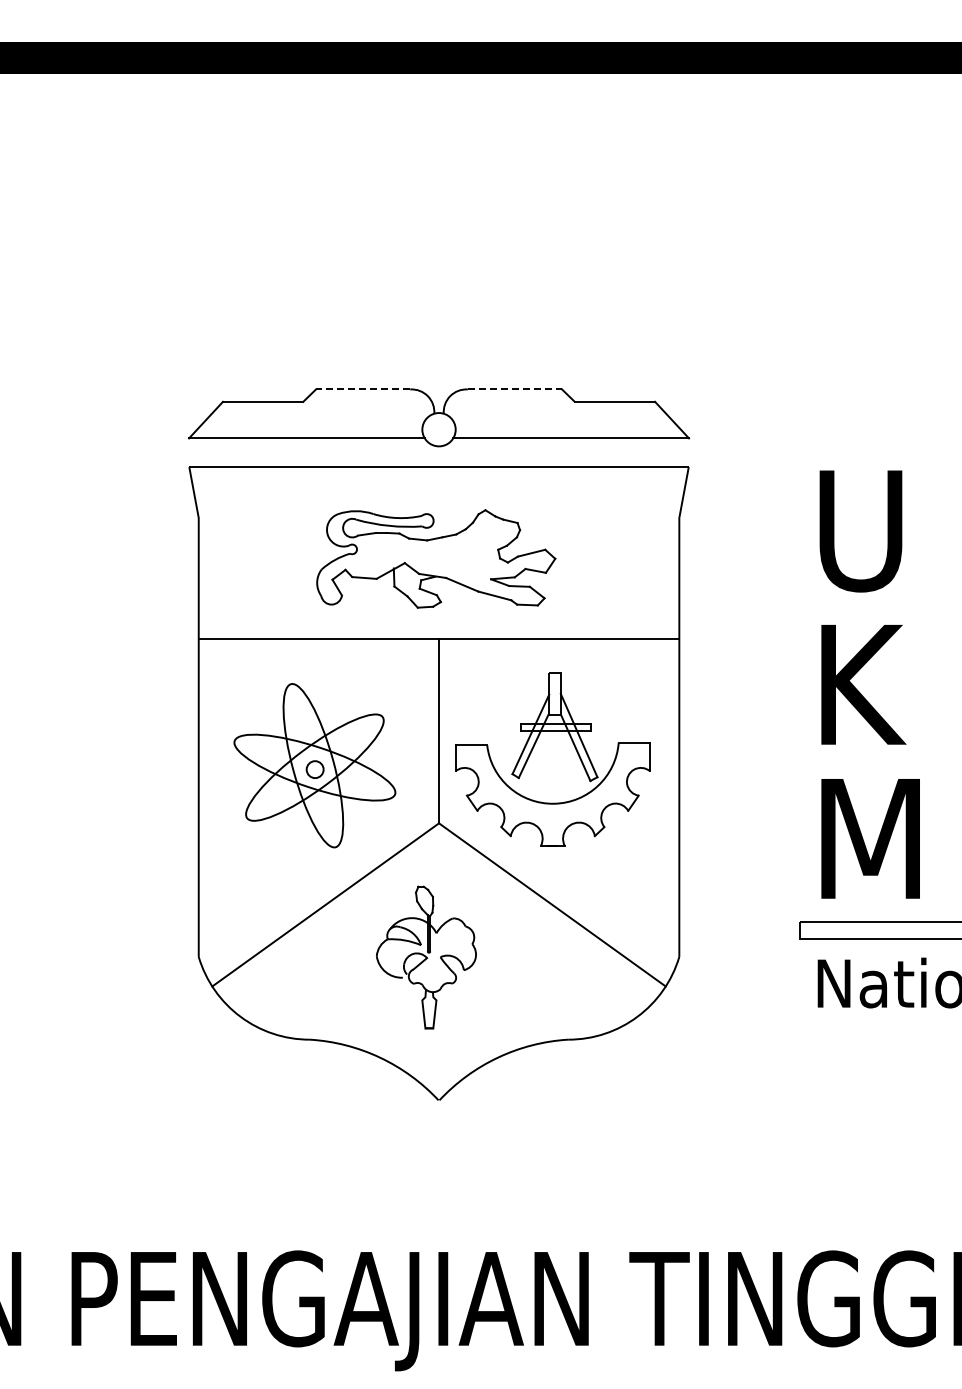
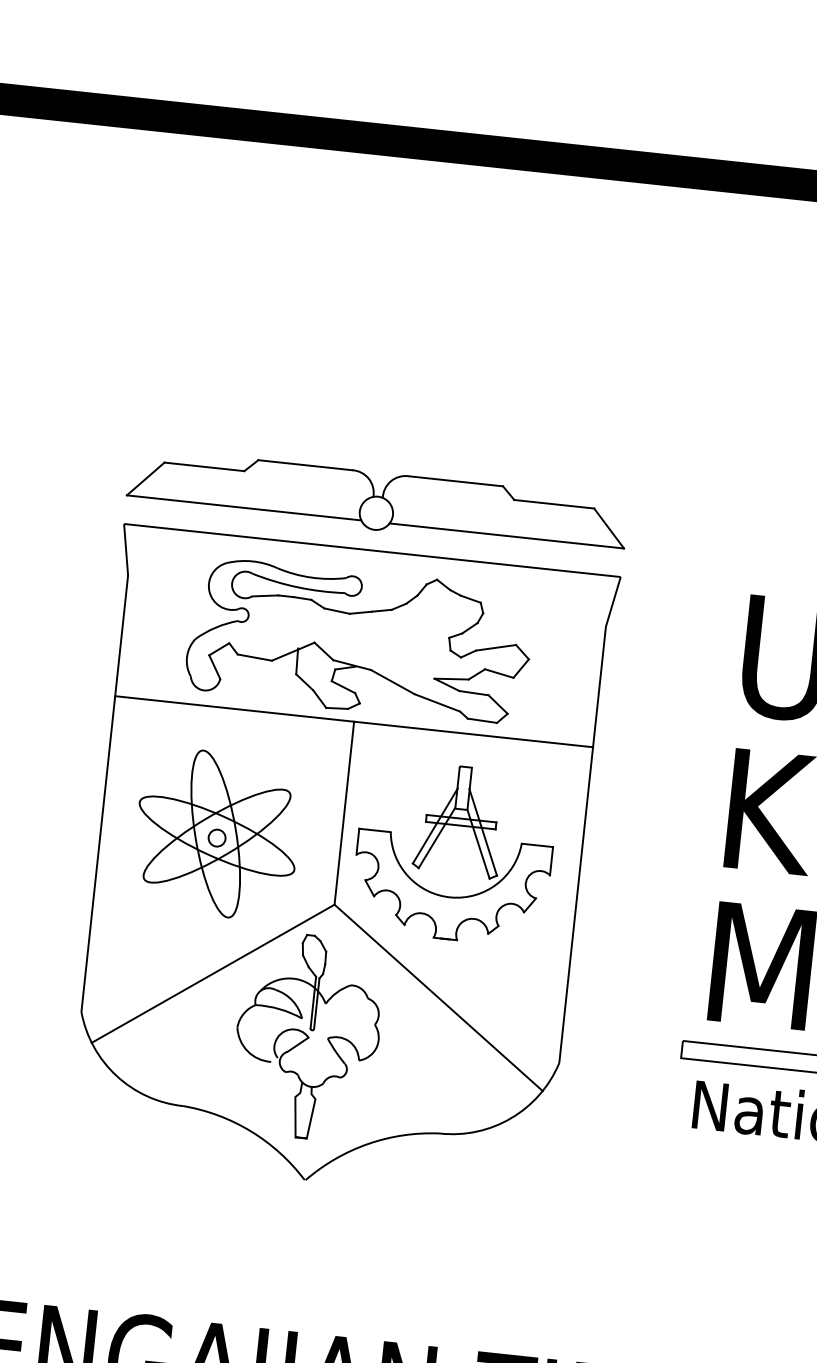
line: (362, 389) -> (304, 465), dashed -> solid
line: (515, 389) -> (456, 481), dashed -> solid
part: (436, 558) -> (360, 641), size x1.43
part: (426, 957) -> (307, 1036), size x1.43

